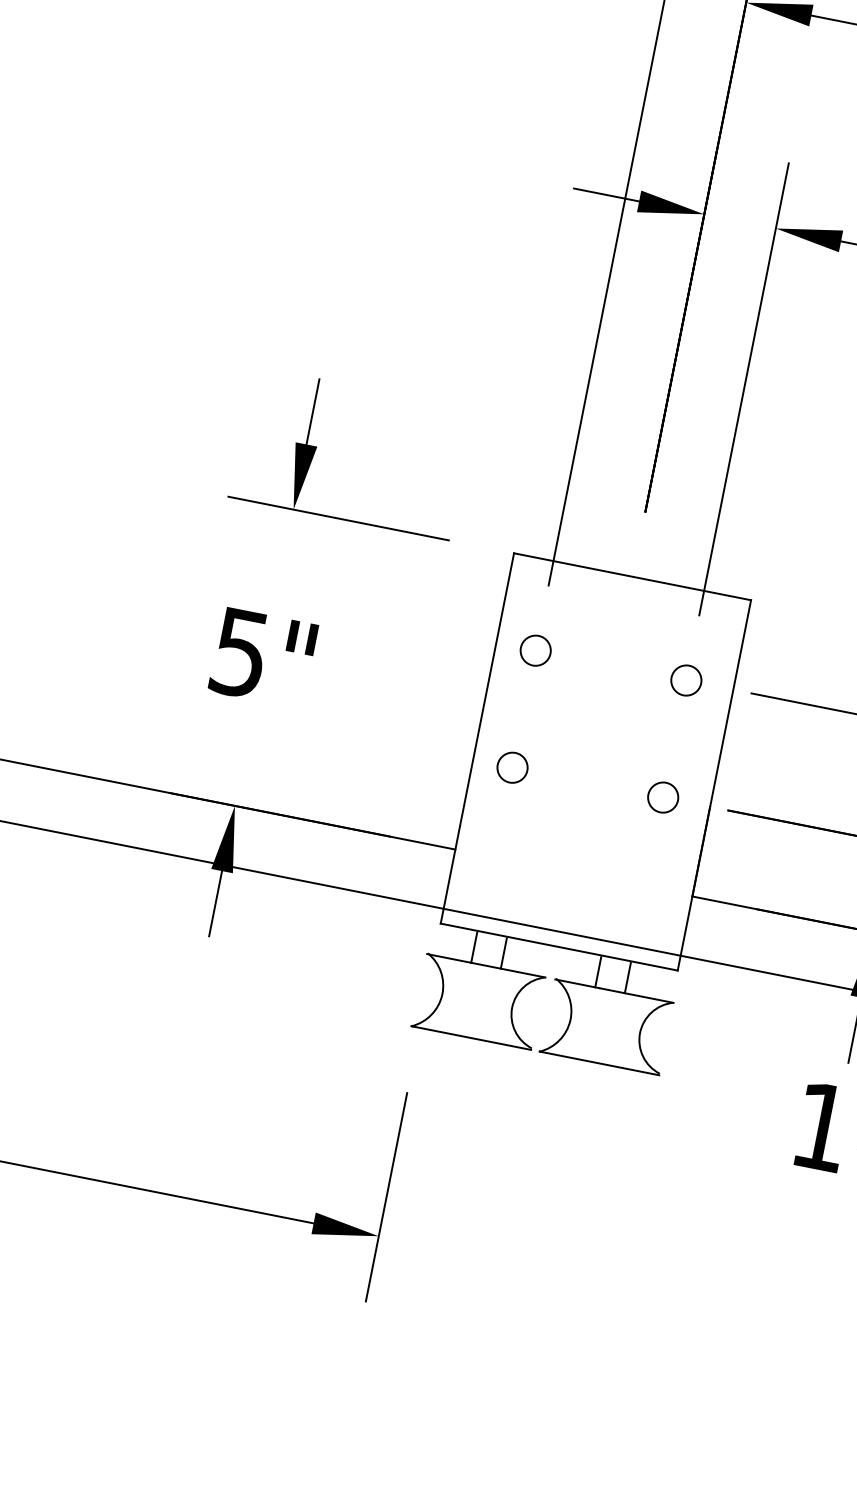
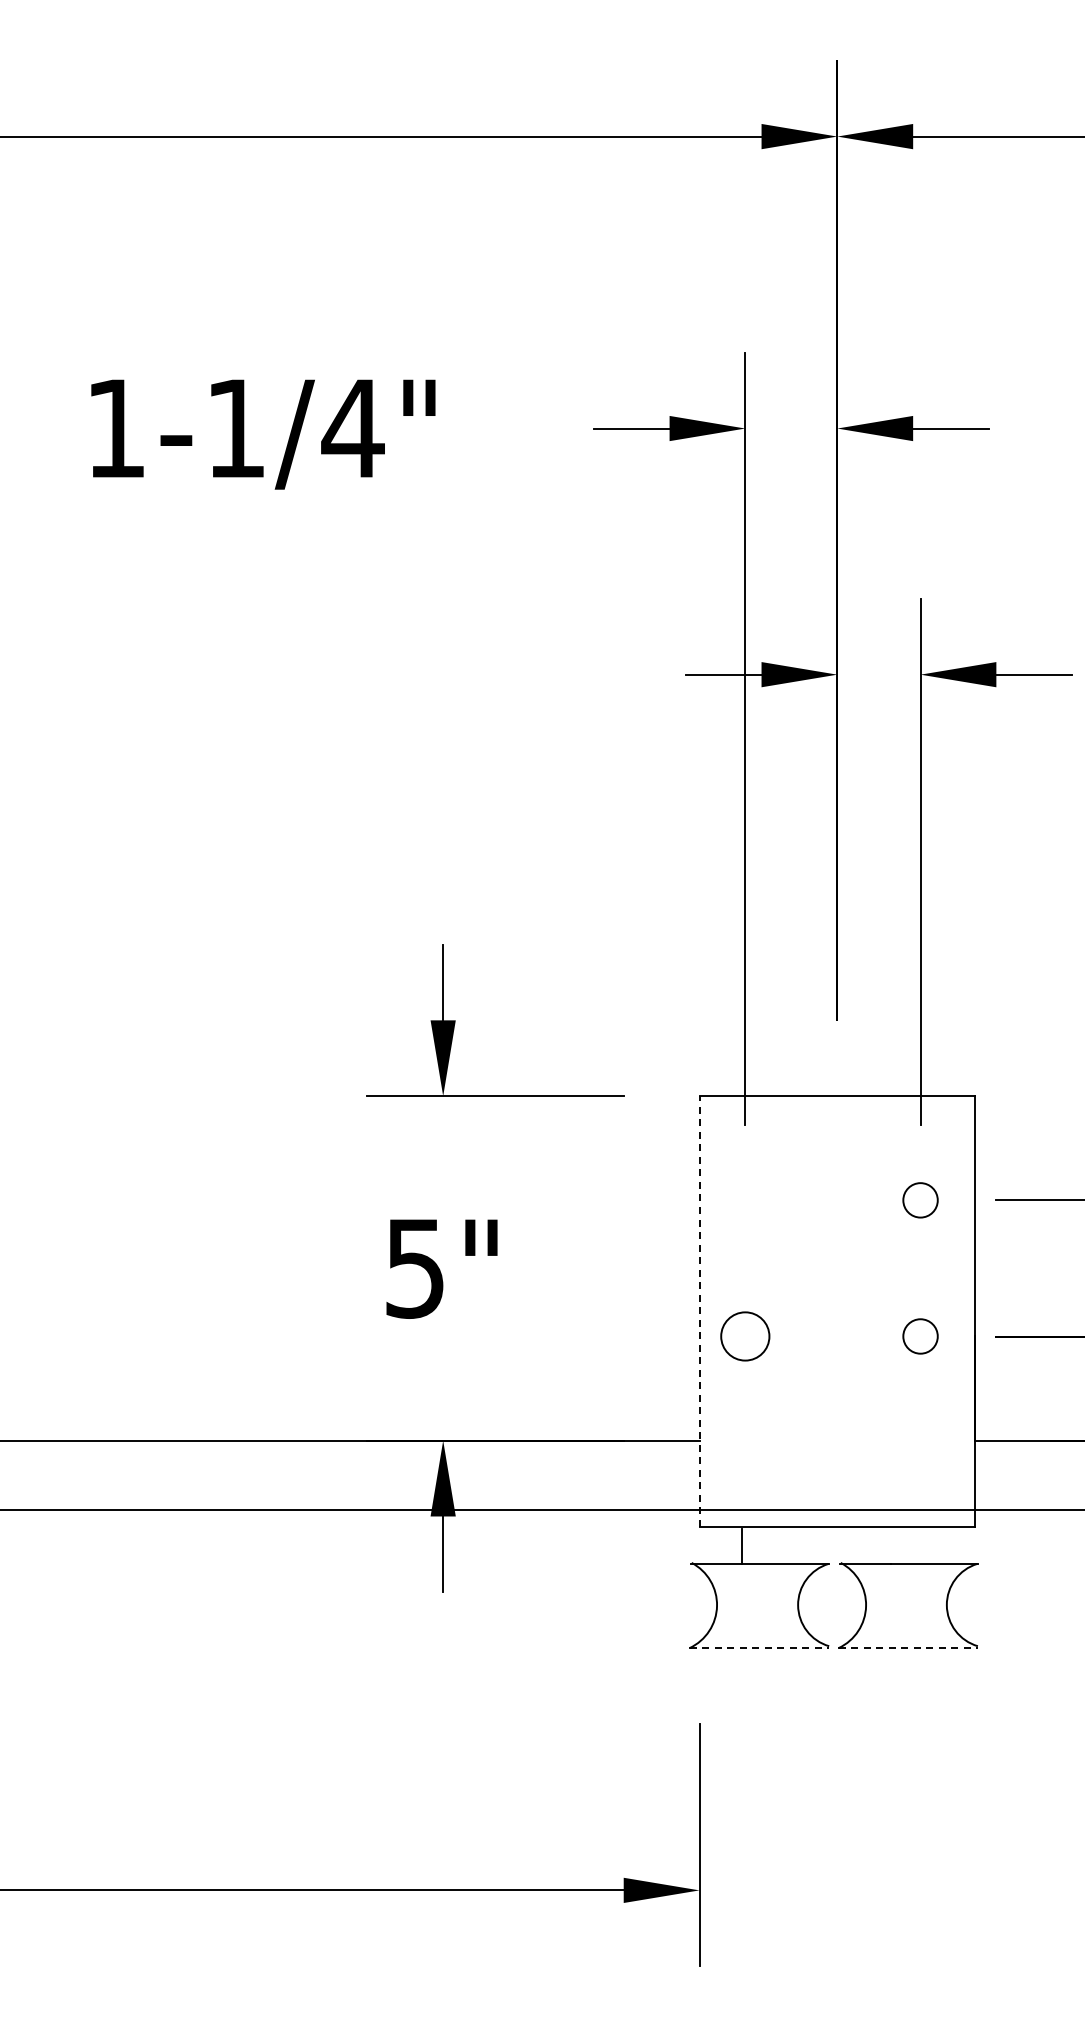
circle: (535, 650) -> (745, 1200), removed
line: (477, 737) -> (699, 1310), solid -> dashed
circle: (512, 767) -> (745, 1336), size x1.4
line: (503, 952) -> (776, 1545), removed
line: (598, 971) -> (886, 1545), removed
line: (628, 977) -> (921, 1545), removed
line: (471, 1038) -> (759, 1648), solid -> dashed
line: (599, 1063) -> (908, 1648), solid -> dashed

